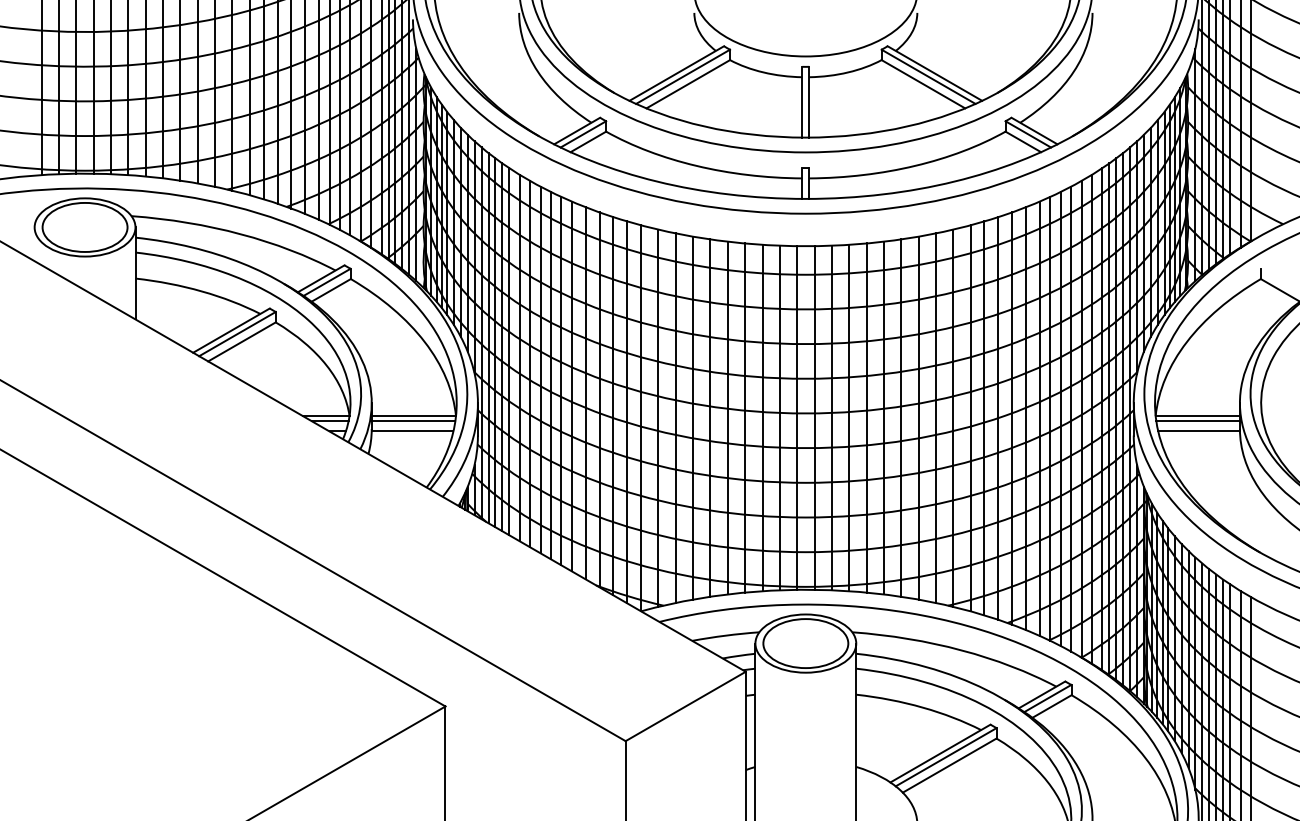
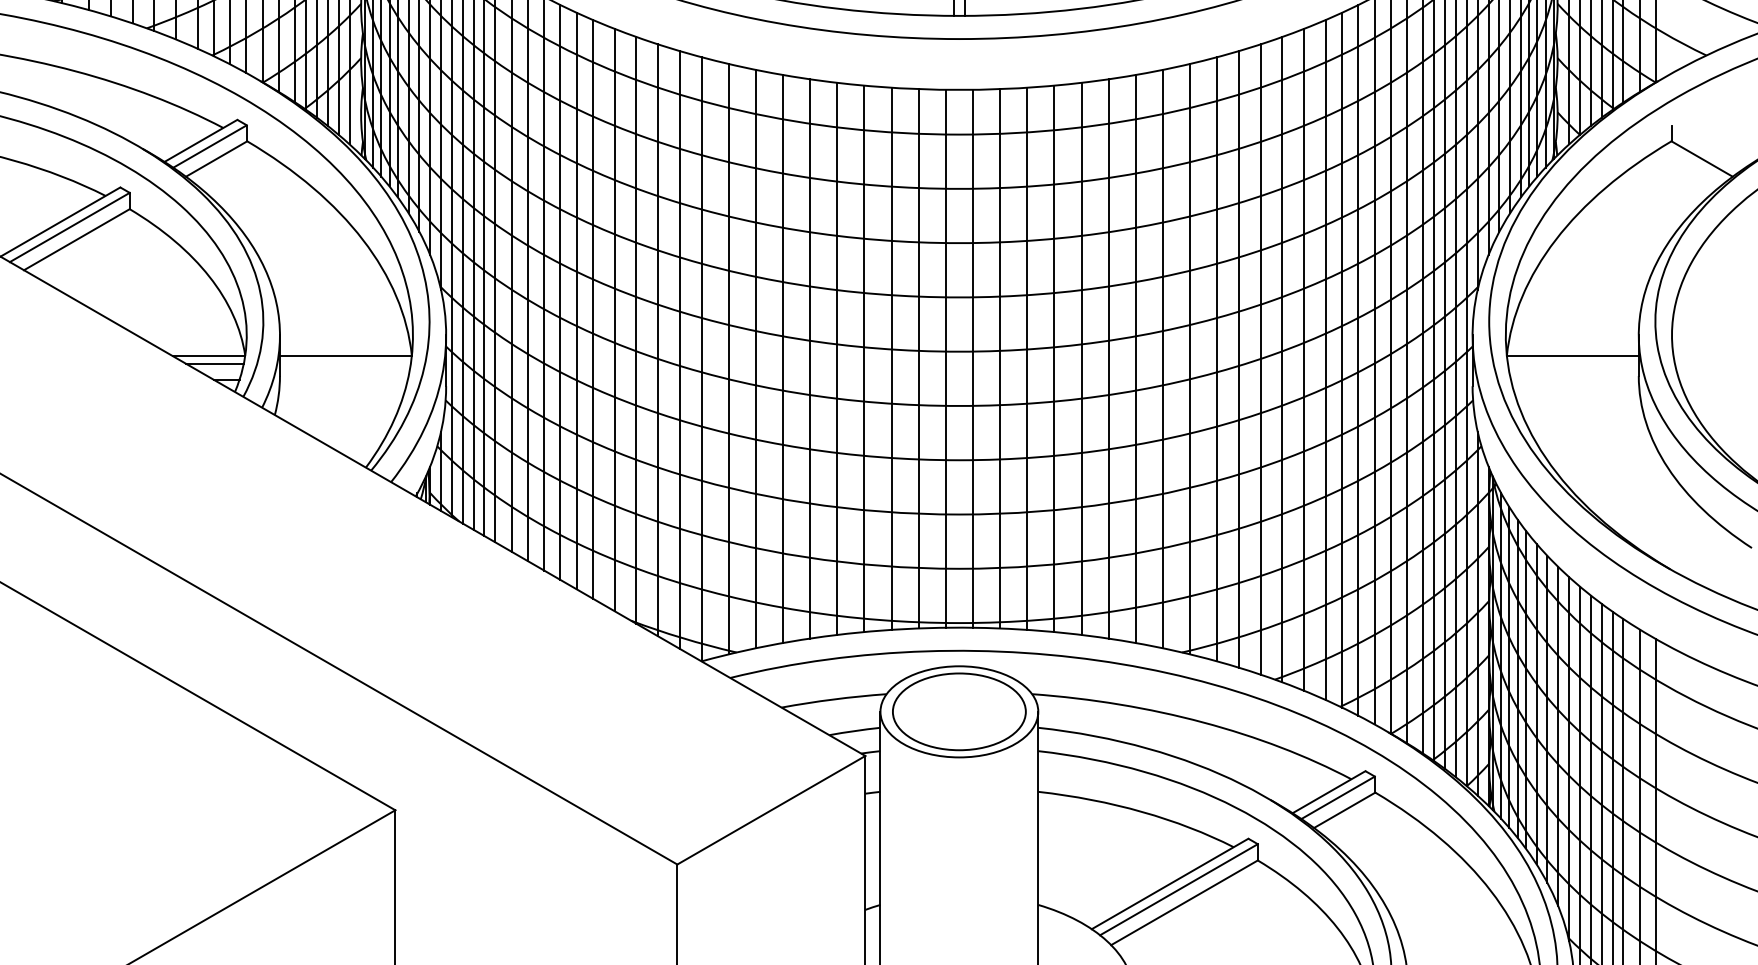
line: (413, 421) -> (345, 364), removed
line: (1197, 421) -> (1572, 364), removed
line: (412, 431) -> (343, 379), removed
line: (1198, 431) -> (1573, 379), removed

